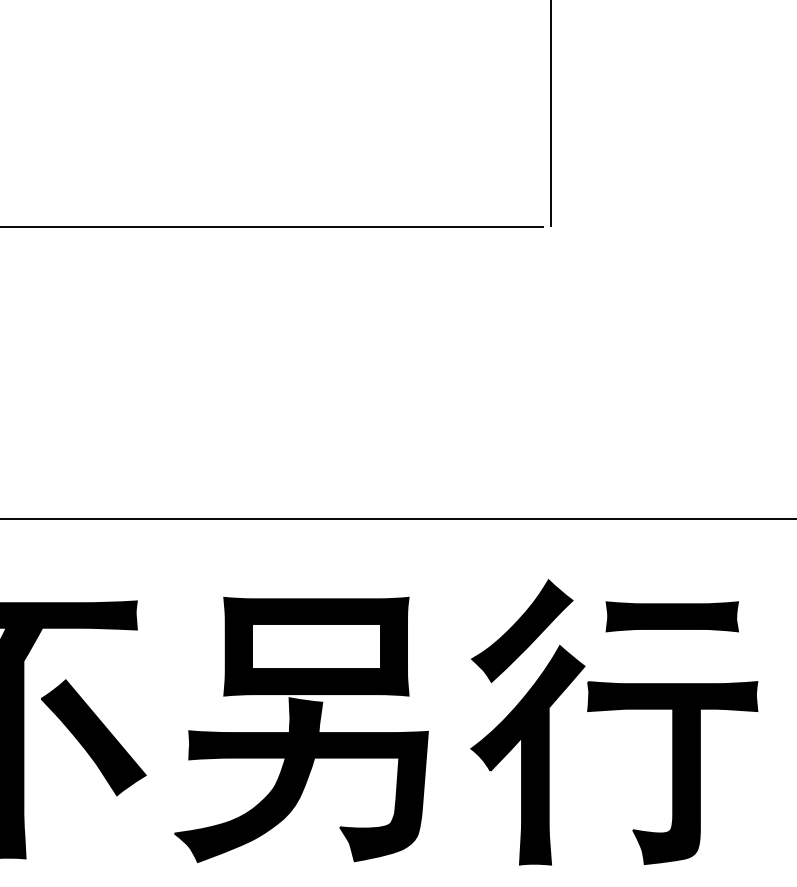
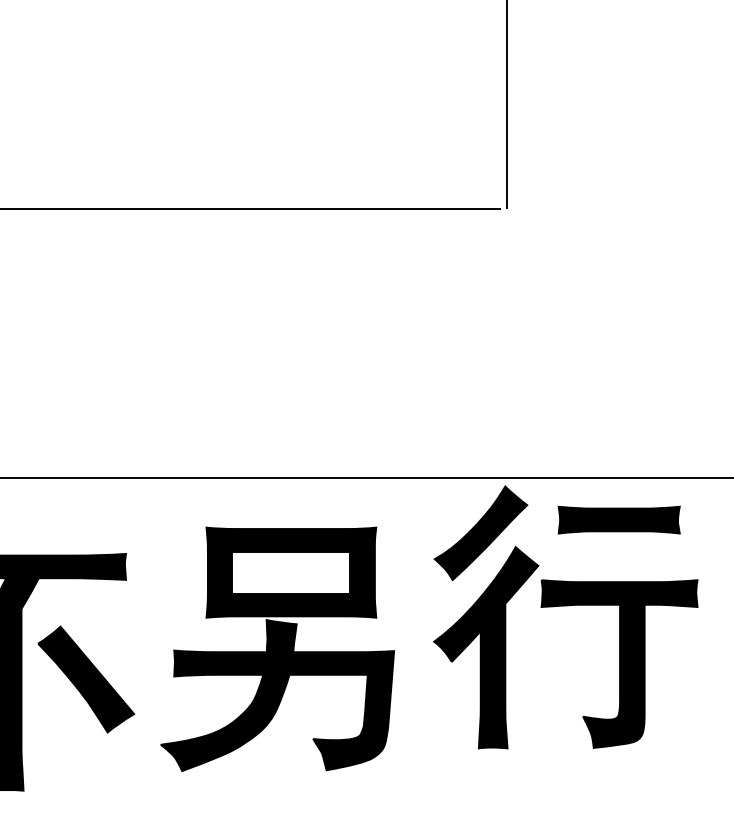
part: (614, 710) -> (565, 606), moved
part: (301, 729) -> (277, 648), moved

